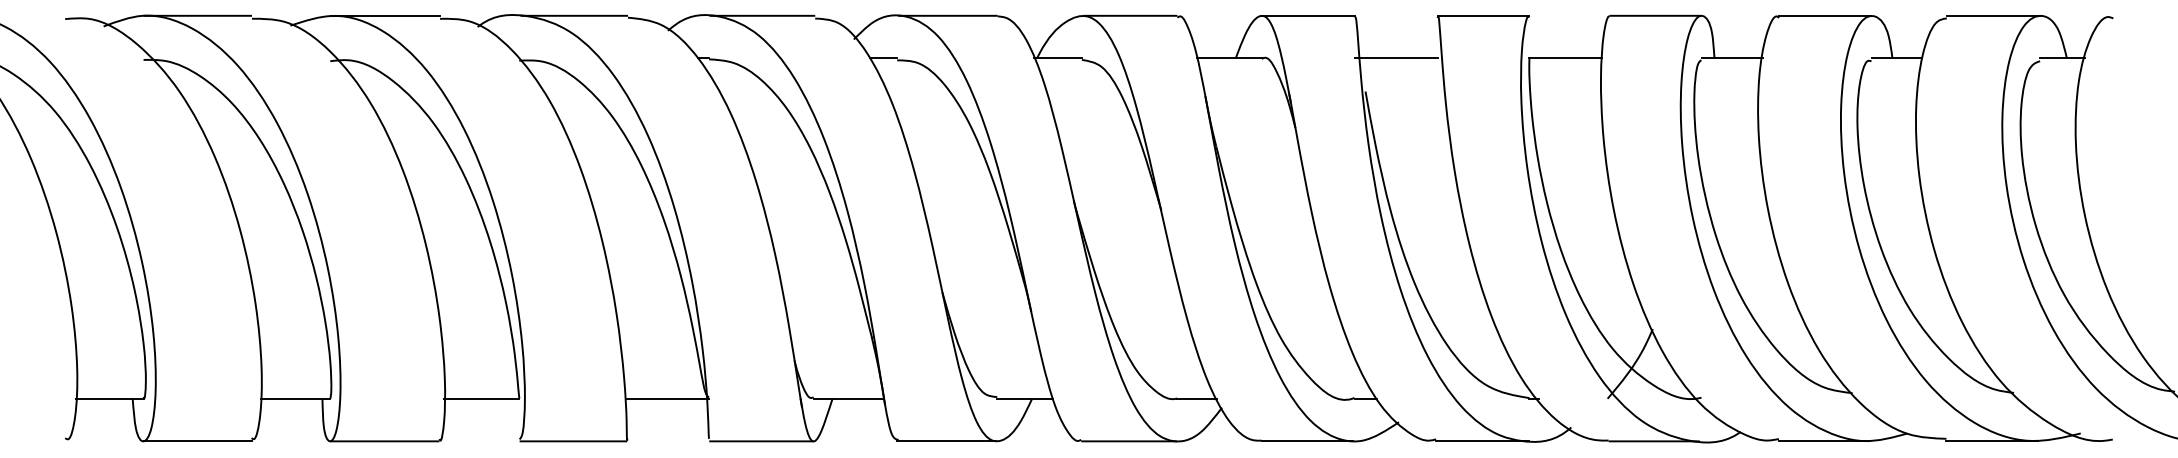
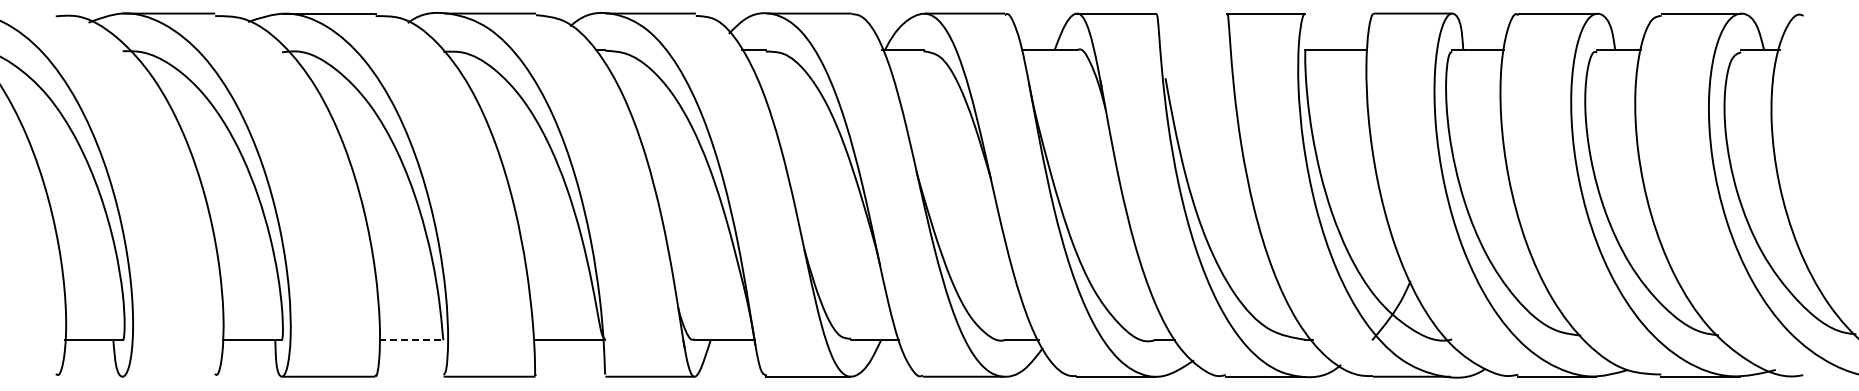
line: (1396, 57) -> (1191, 49), removed
line: (482, 398) -> (411, 340), solid -> dashed
line: (197, 441) -> (168, 376), removed

